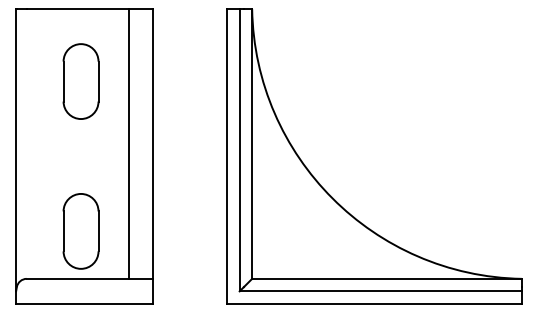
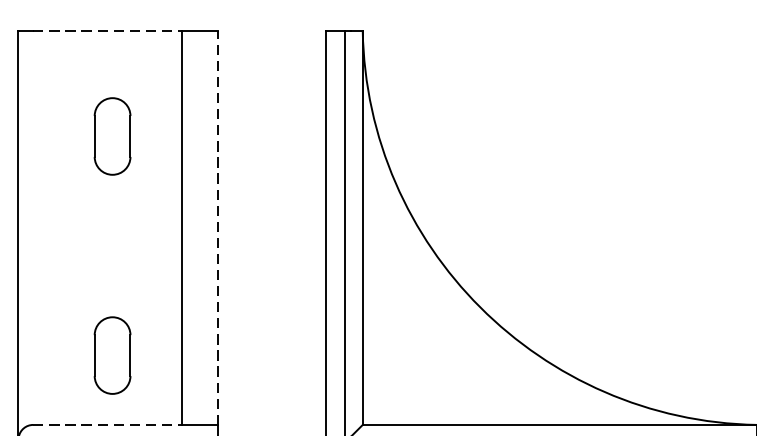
line: (77, 9) -> (107, 31), solid -> dashed
part: (80, 81) -> (111, 136), size x0.7
line: (153, 144) -> (218, 228), solid -> dashed
part: (80, 231) -> (111, 355), size x0.7
line: (77, 278) -> (107, 424), solid -> dashed

